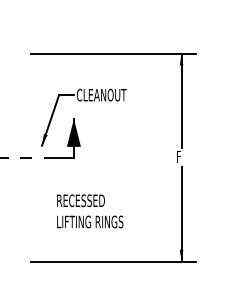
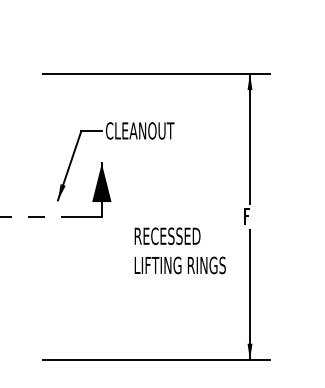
text: (89, 211) -> (179, 250), moved

